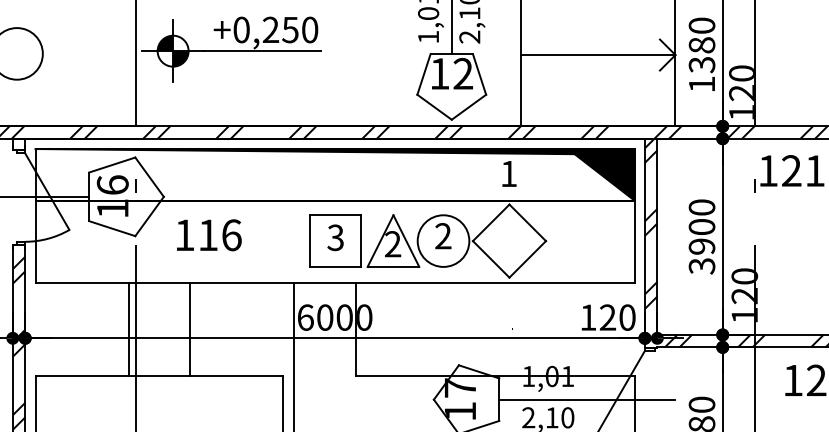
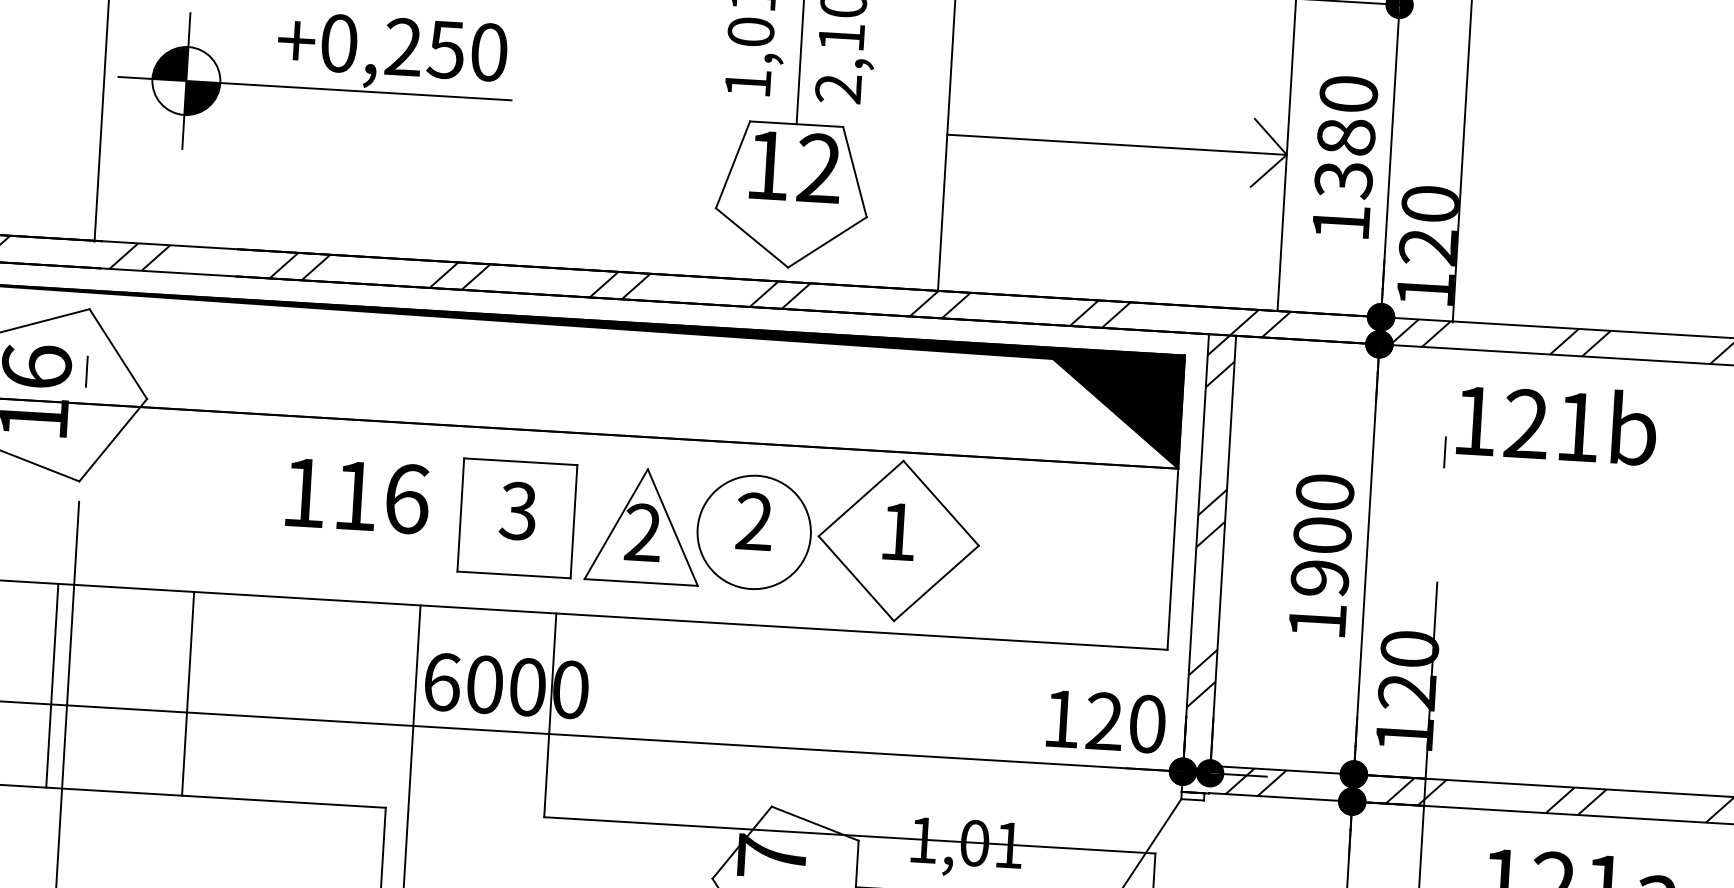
text: (509, 173) -> (899, 530), moved
text: (209, 235) -> (358, 496), moved
text: (701, 266) -> (1316, 621), 3900 -> 1900

